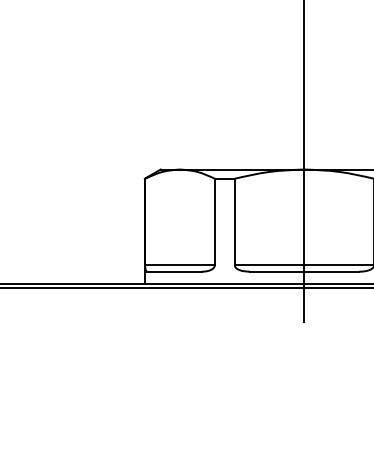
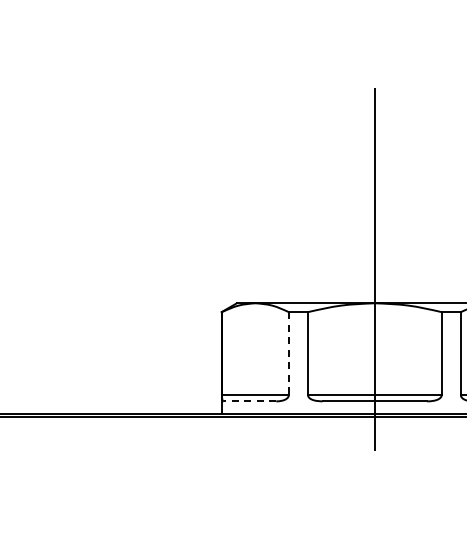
line: (214, 221) -> (288, 353), solid -> dashed
line: (173, 271) -> (249, 401), solid -> dashed

